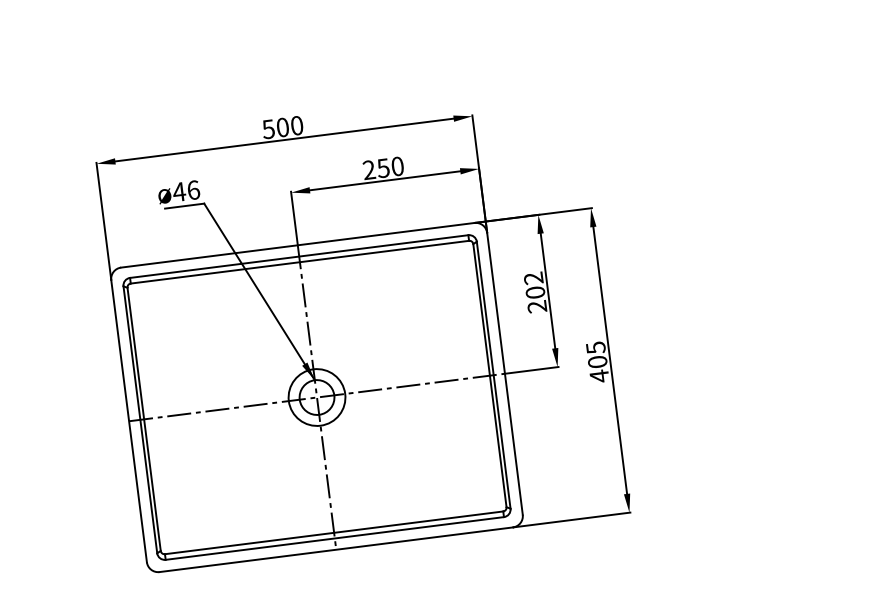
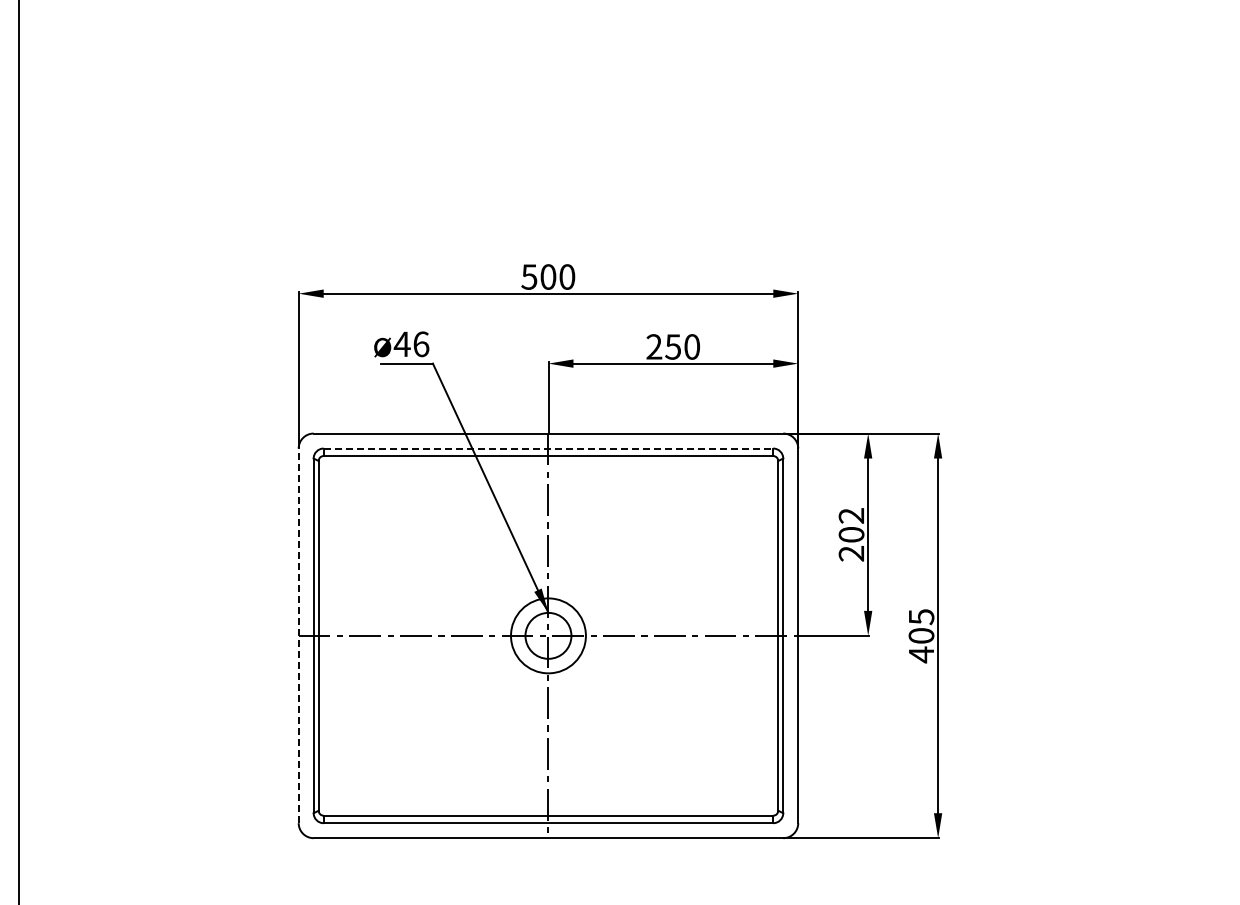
line: (299, 256) -> (548, 448), solid -> dashed
line: (128, 421) -> (298, 635), solid -> dashed

